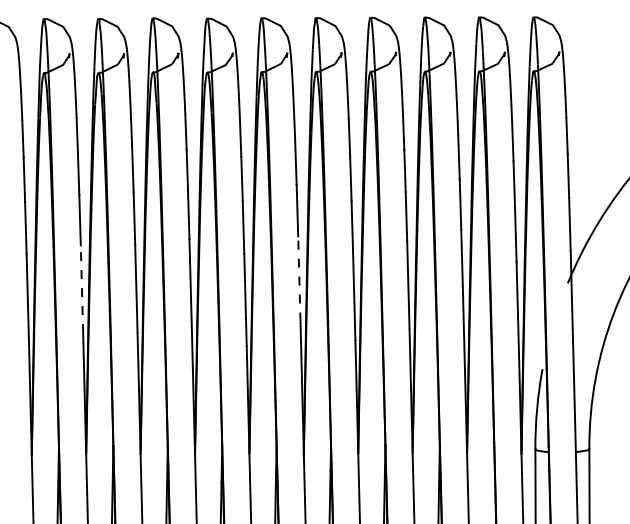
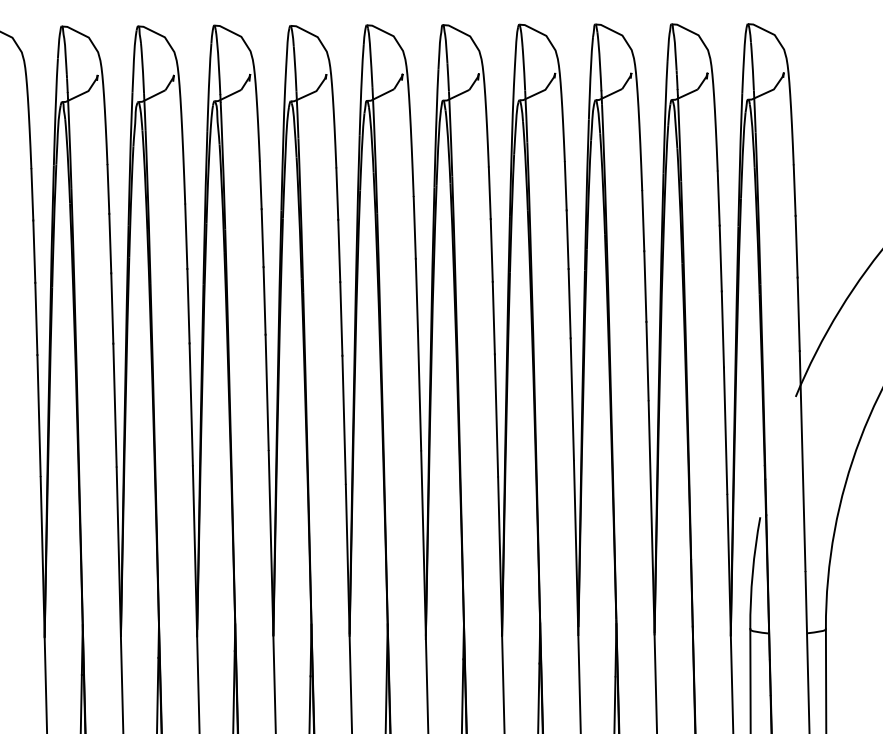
line: (299, 278) -> (419, 390), dashed -> solid
line: (81, 288) -> (114, 404), dashed -> solid

